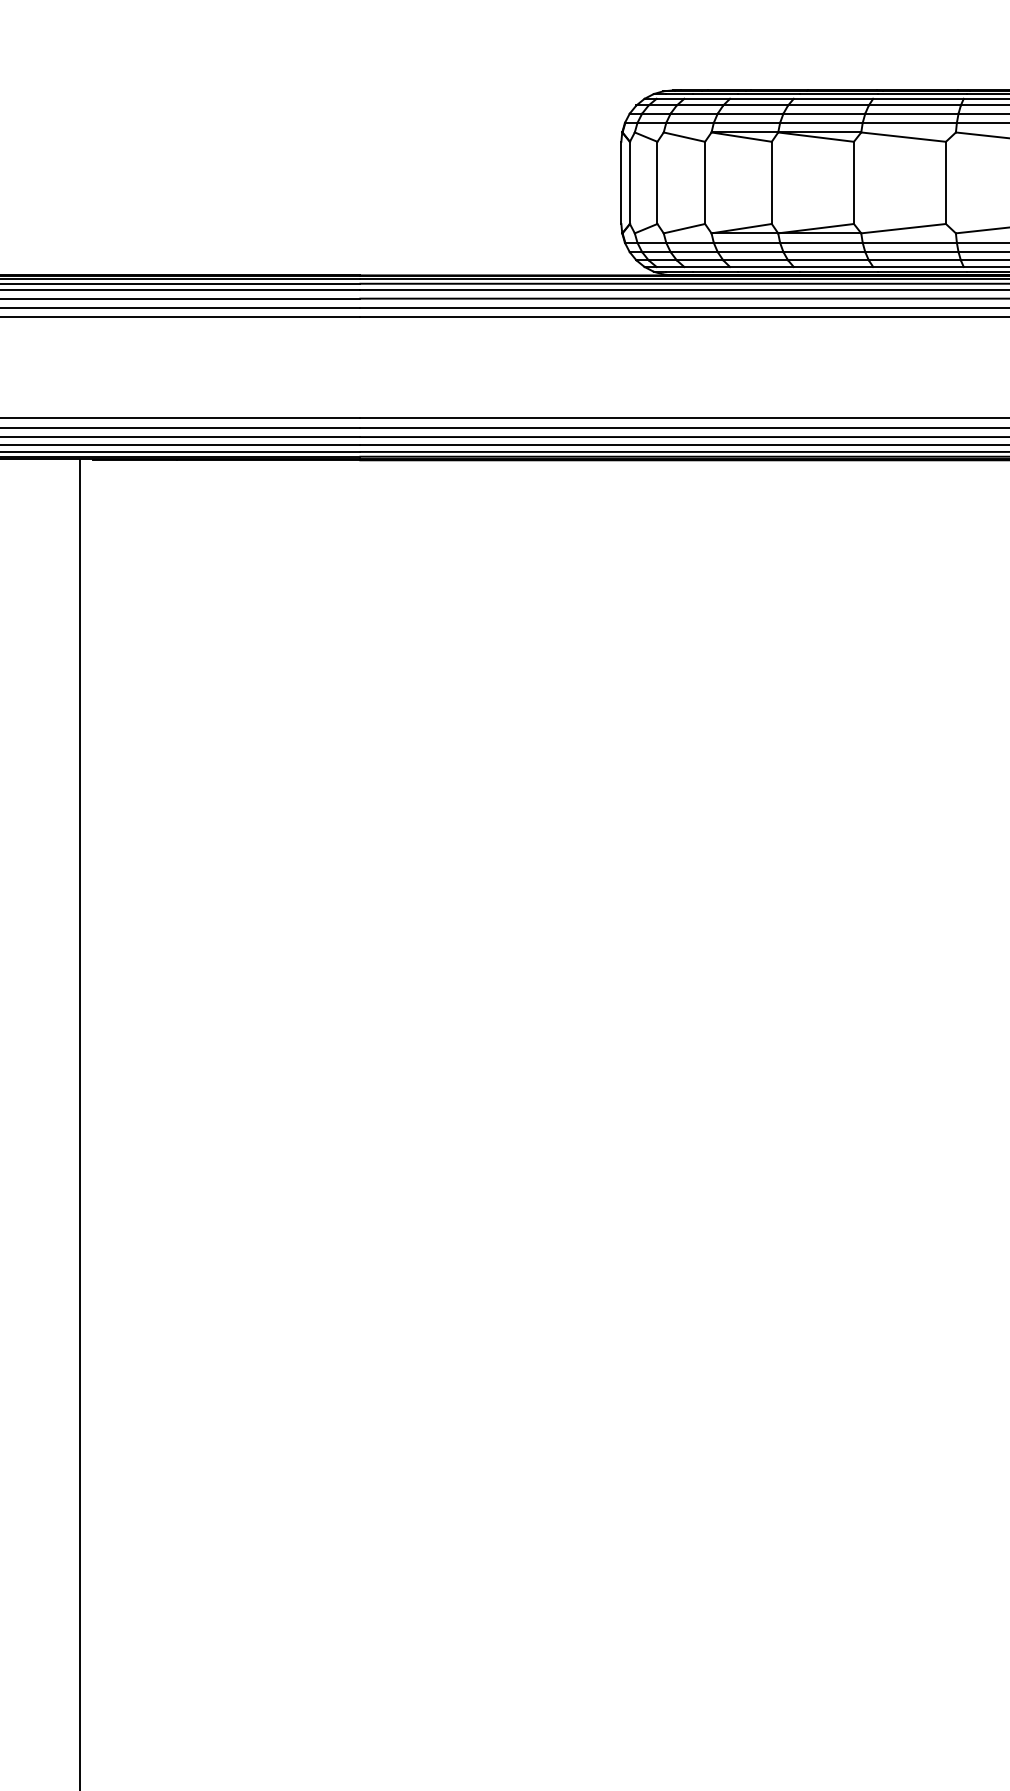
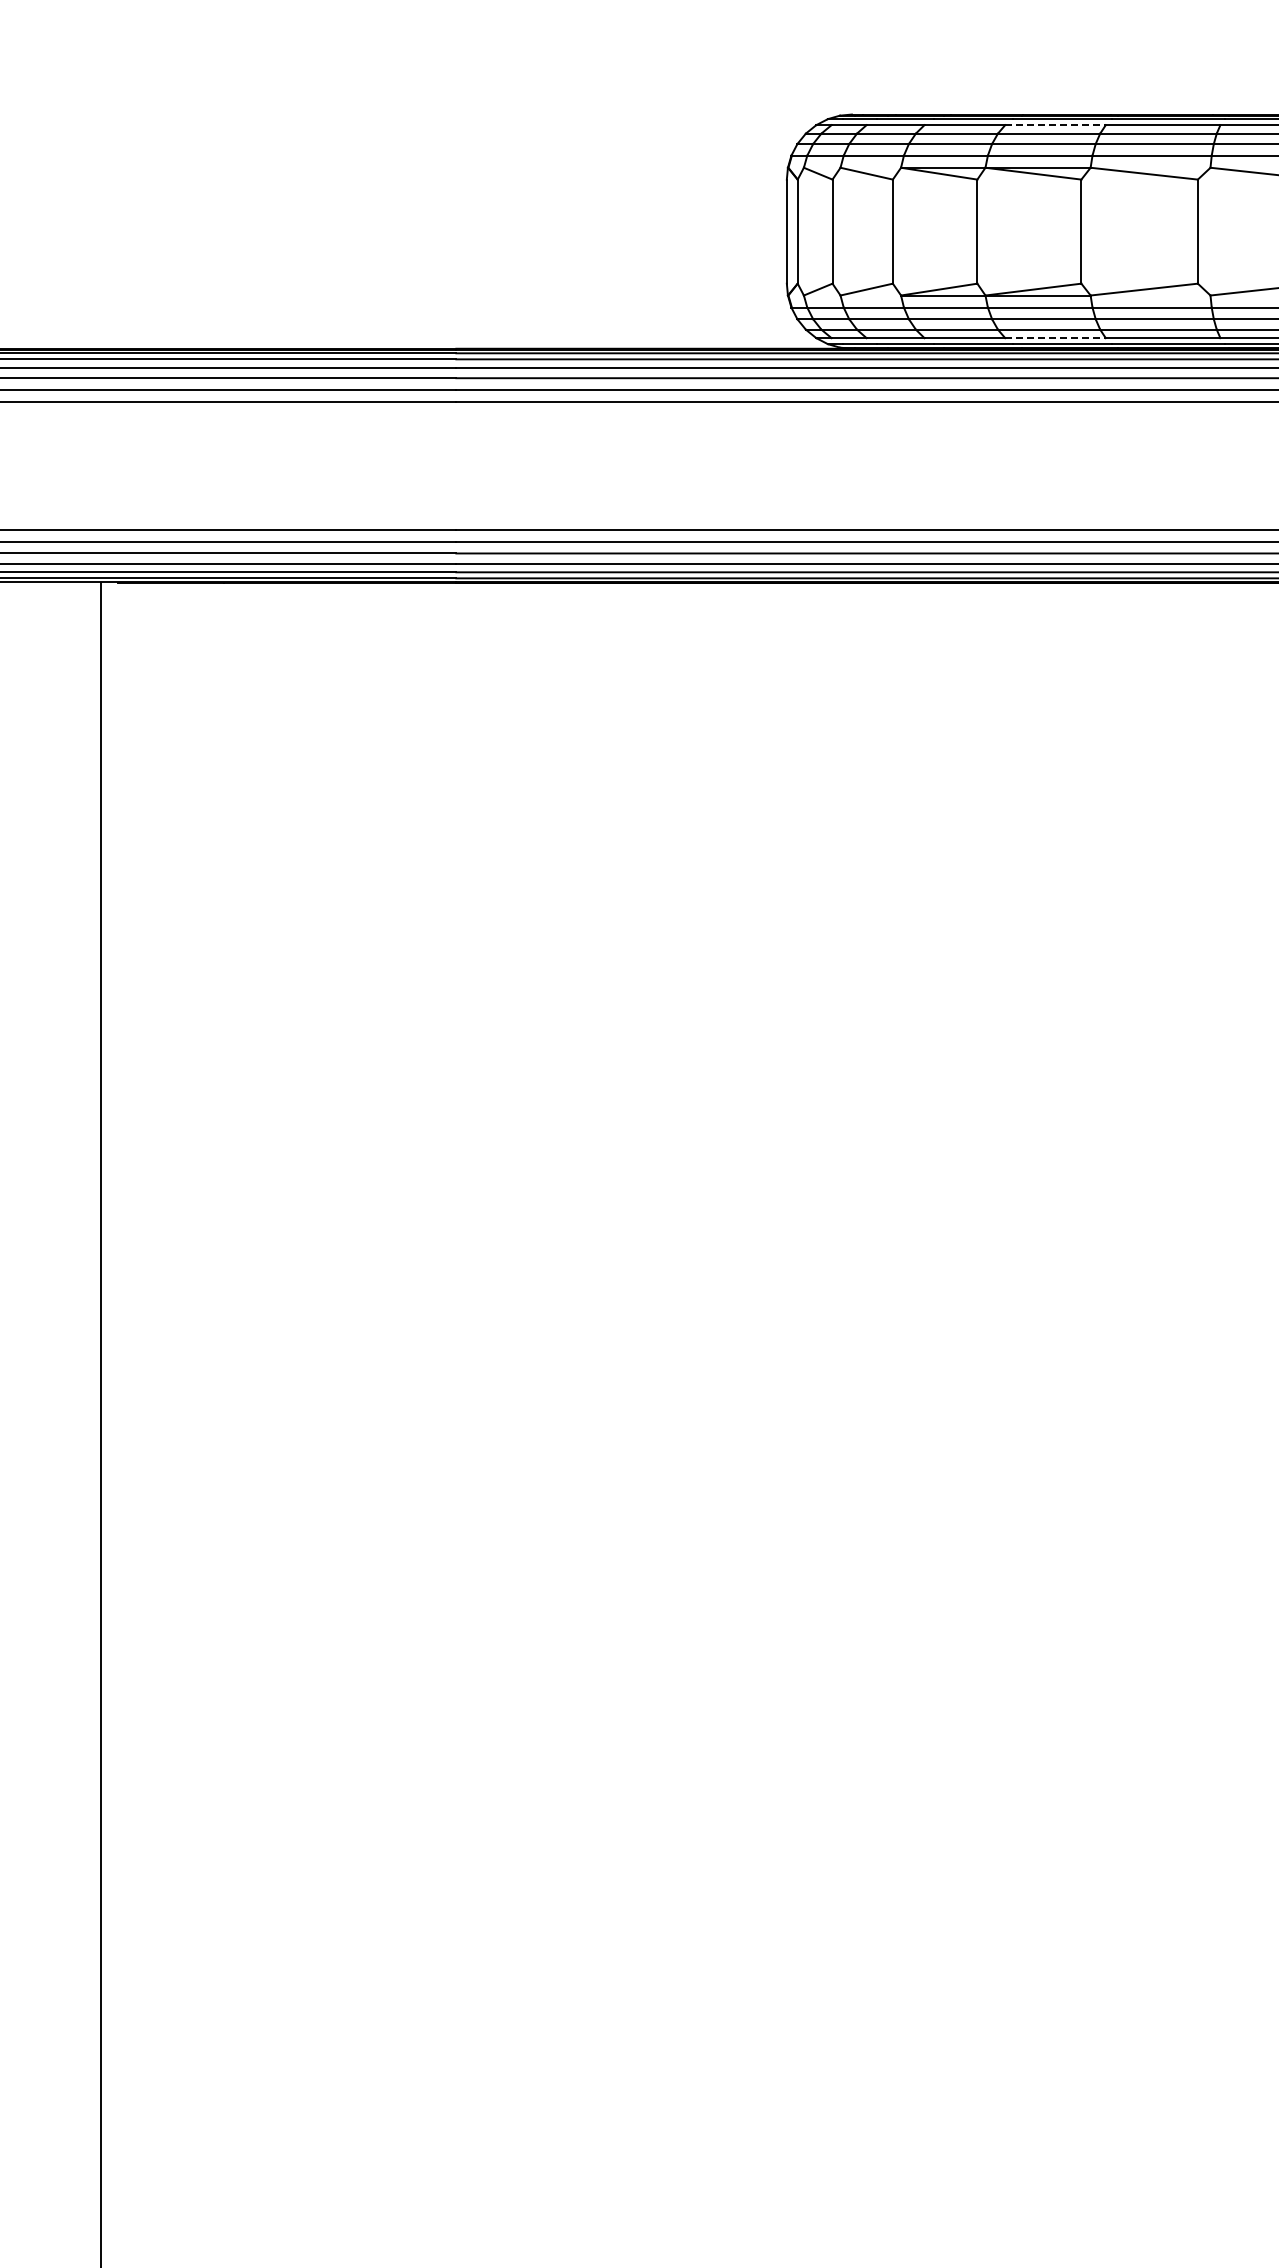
line: (833, 99) -> (1055, 125), solid -> dashed
line: (833, 267) -> (1055, 338), solid -> dashed

